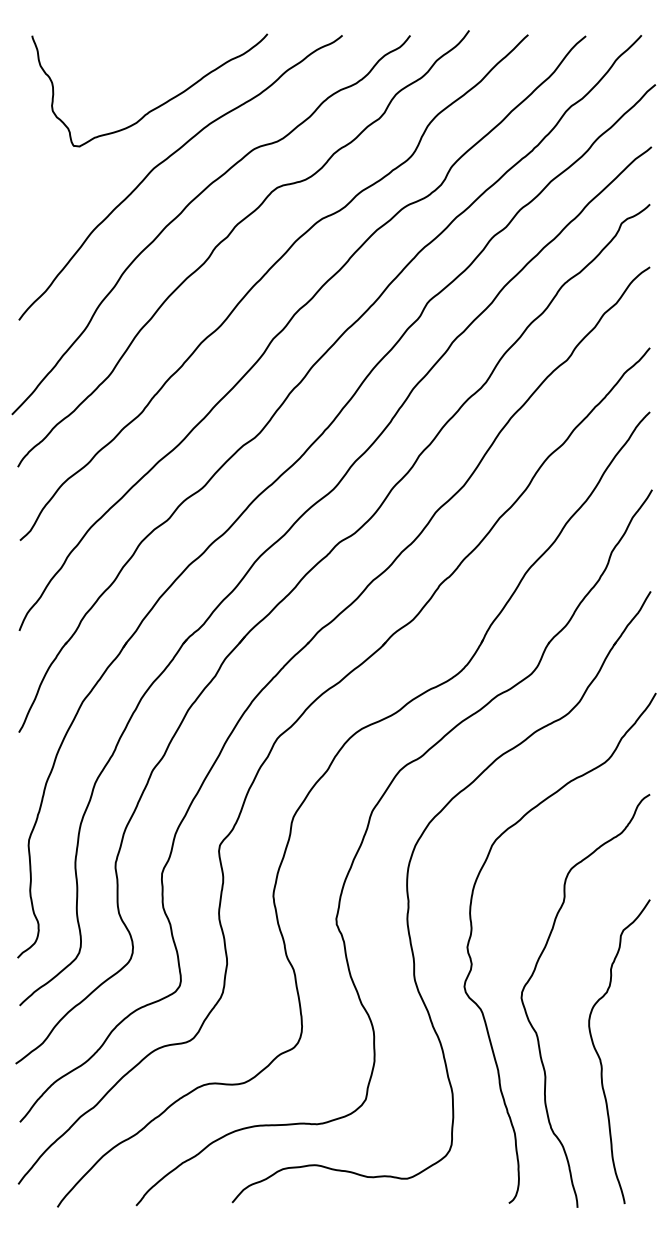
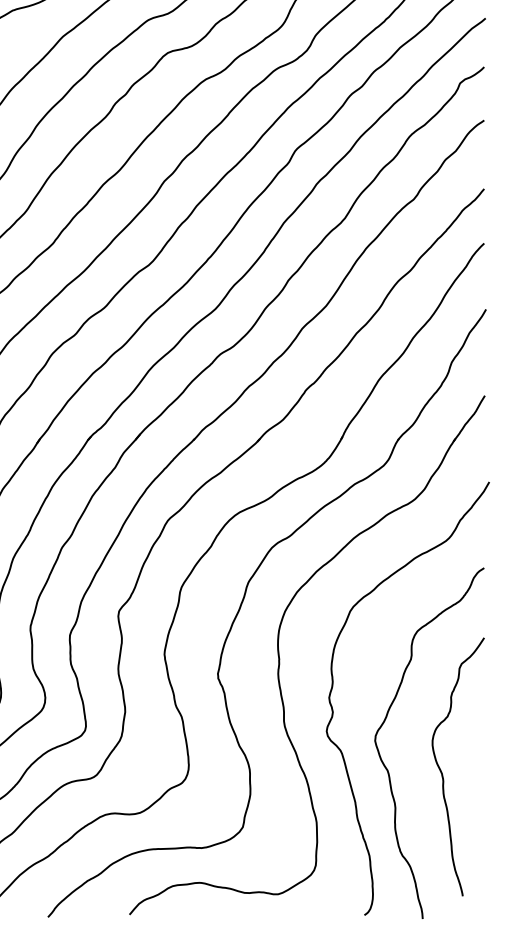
curve: (601, 1059) -> (443, 773), moved

